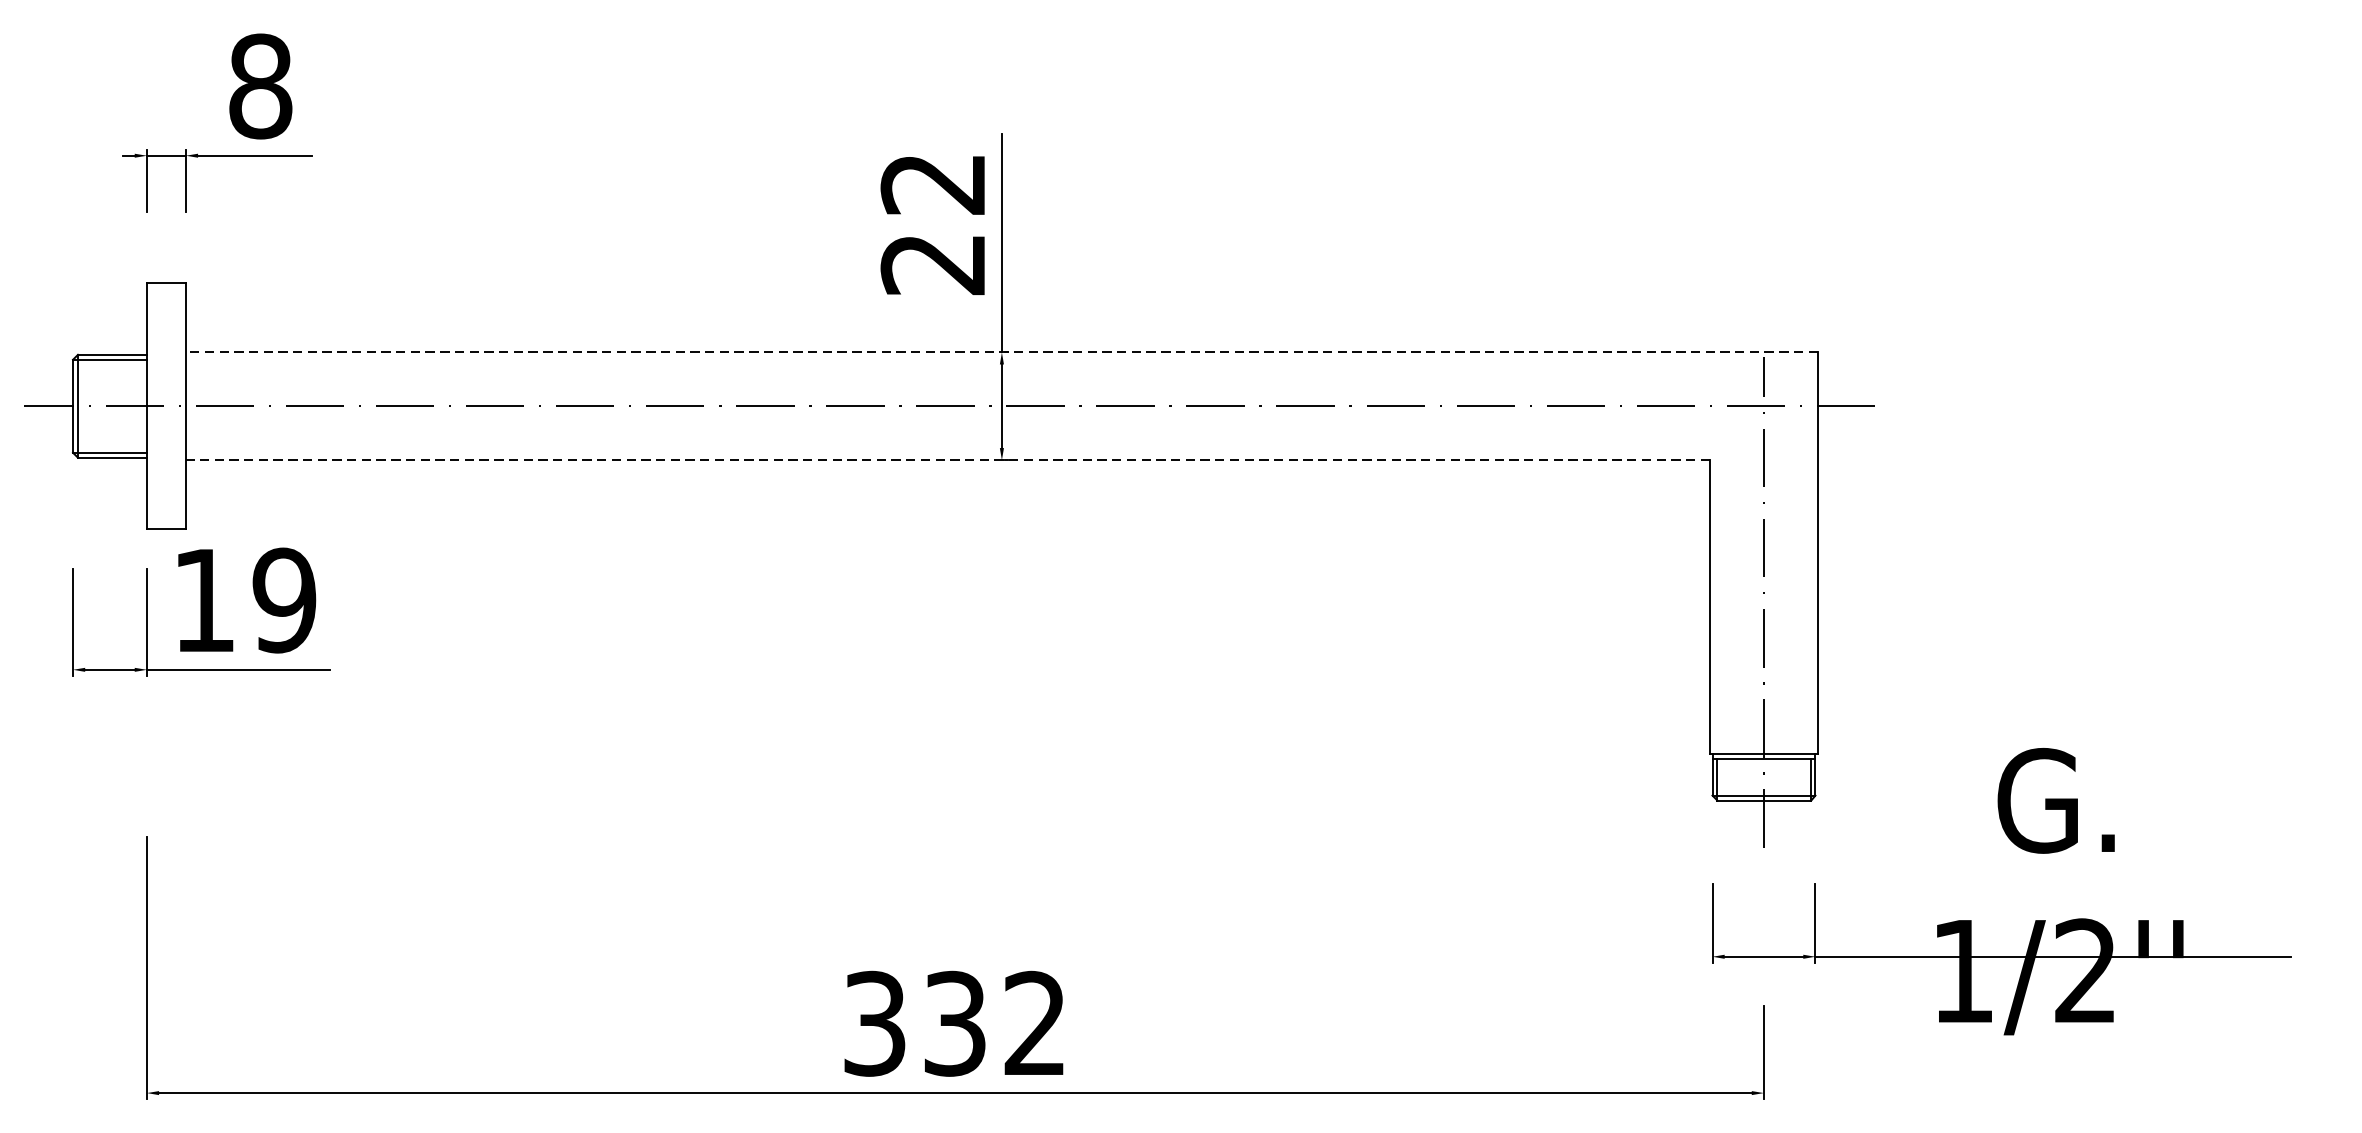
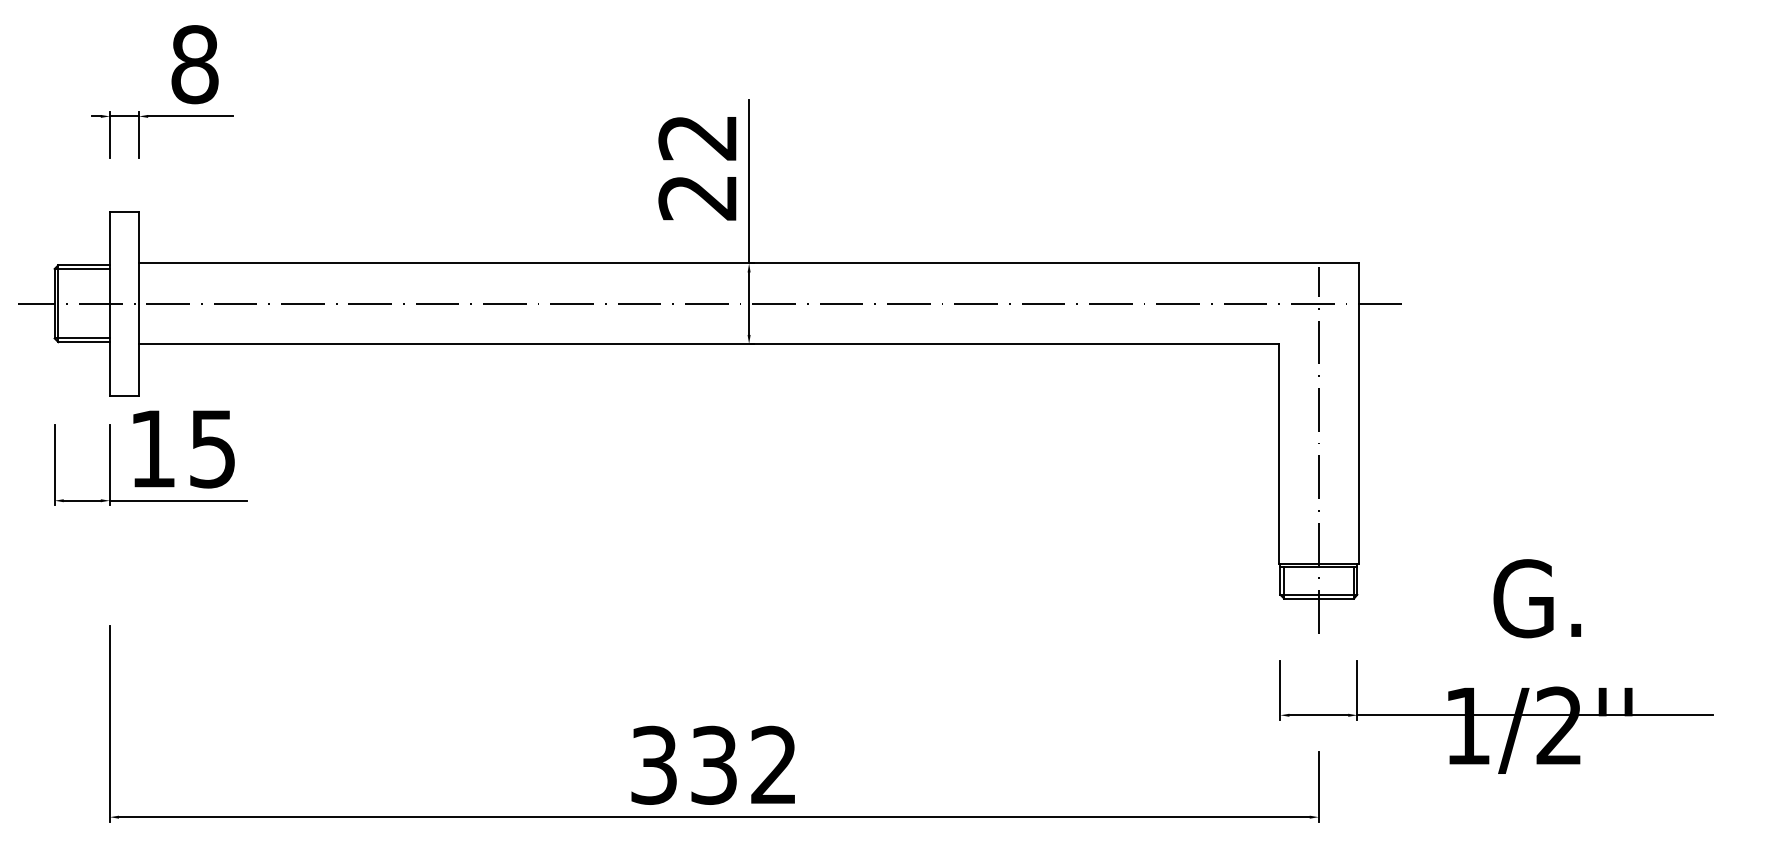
line: (1001, 352) -> (748, 263), dashed -> solid
line: (947, 460) -> (708, 344), dashed -> solid
text: (284, 599) -> (212, 448), 19 -> 15

